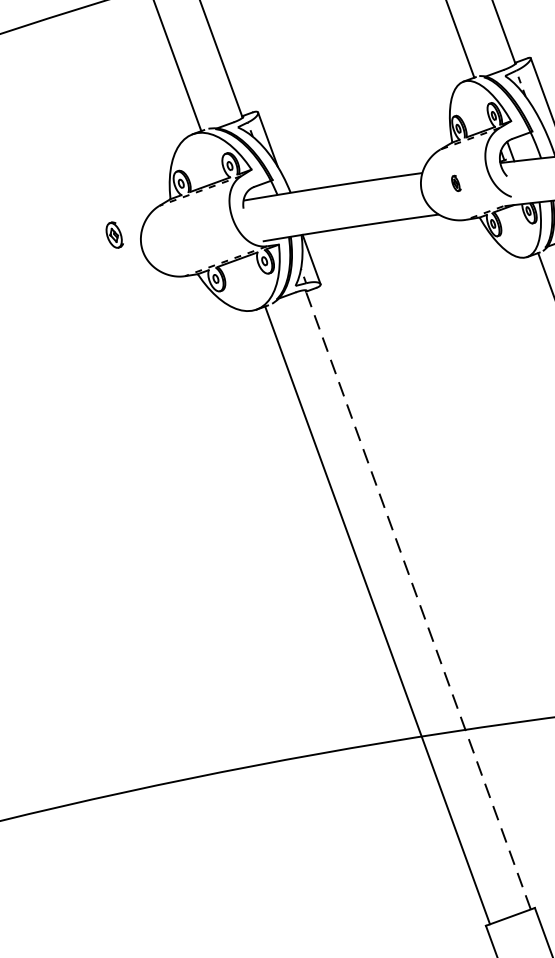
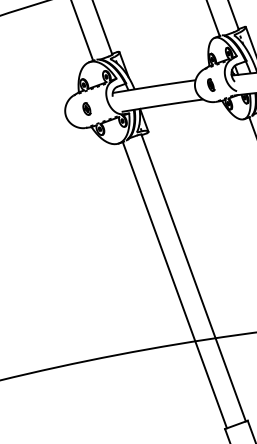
part: (456, 182) -> (211, 84), size x1.67
part: (113, 234) -> (86, 108), moved
line: (417, 598) -> (193, 277), dashed -> solid

